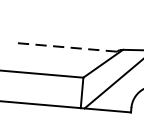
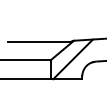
line: (67, 47) -> (39, 42), dashed -> solid

